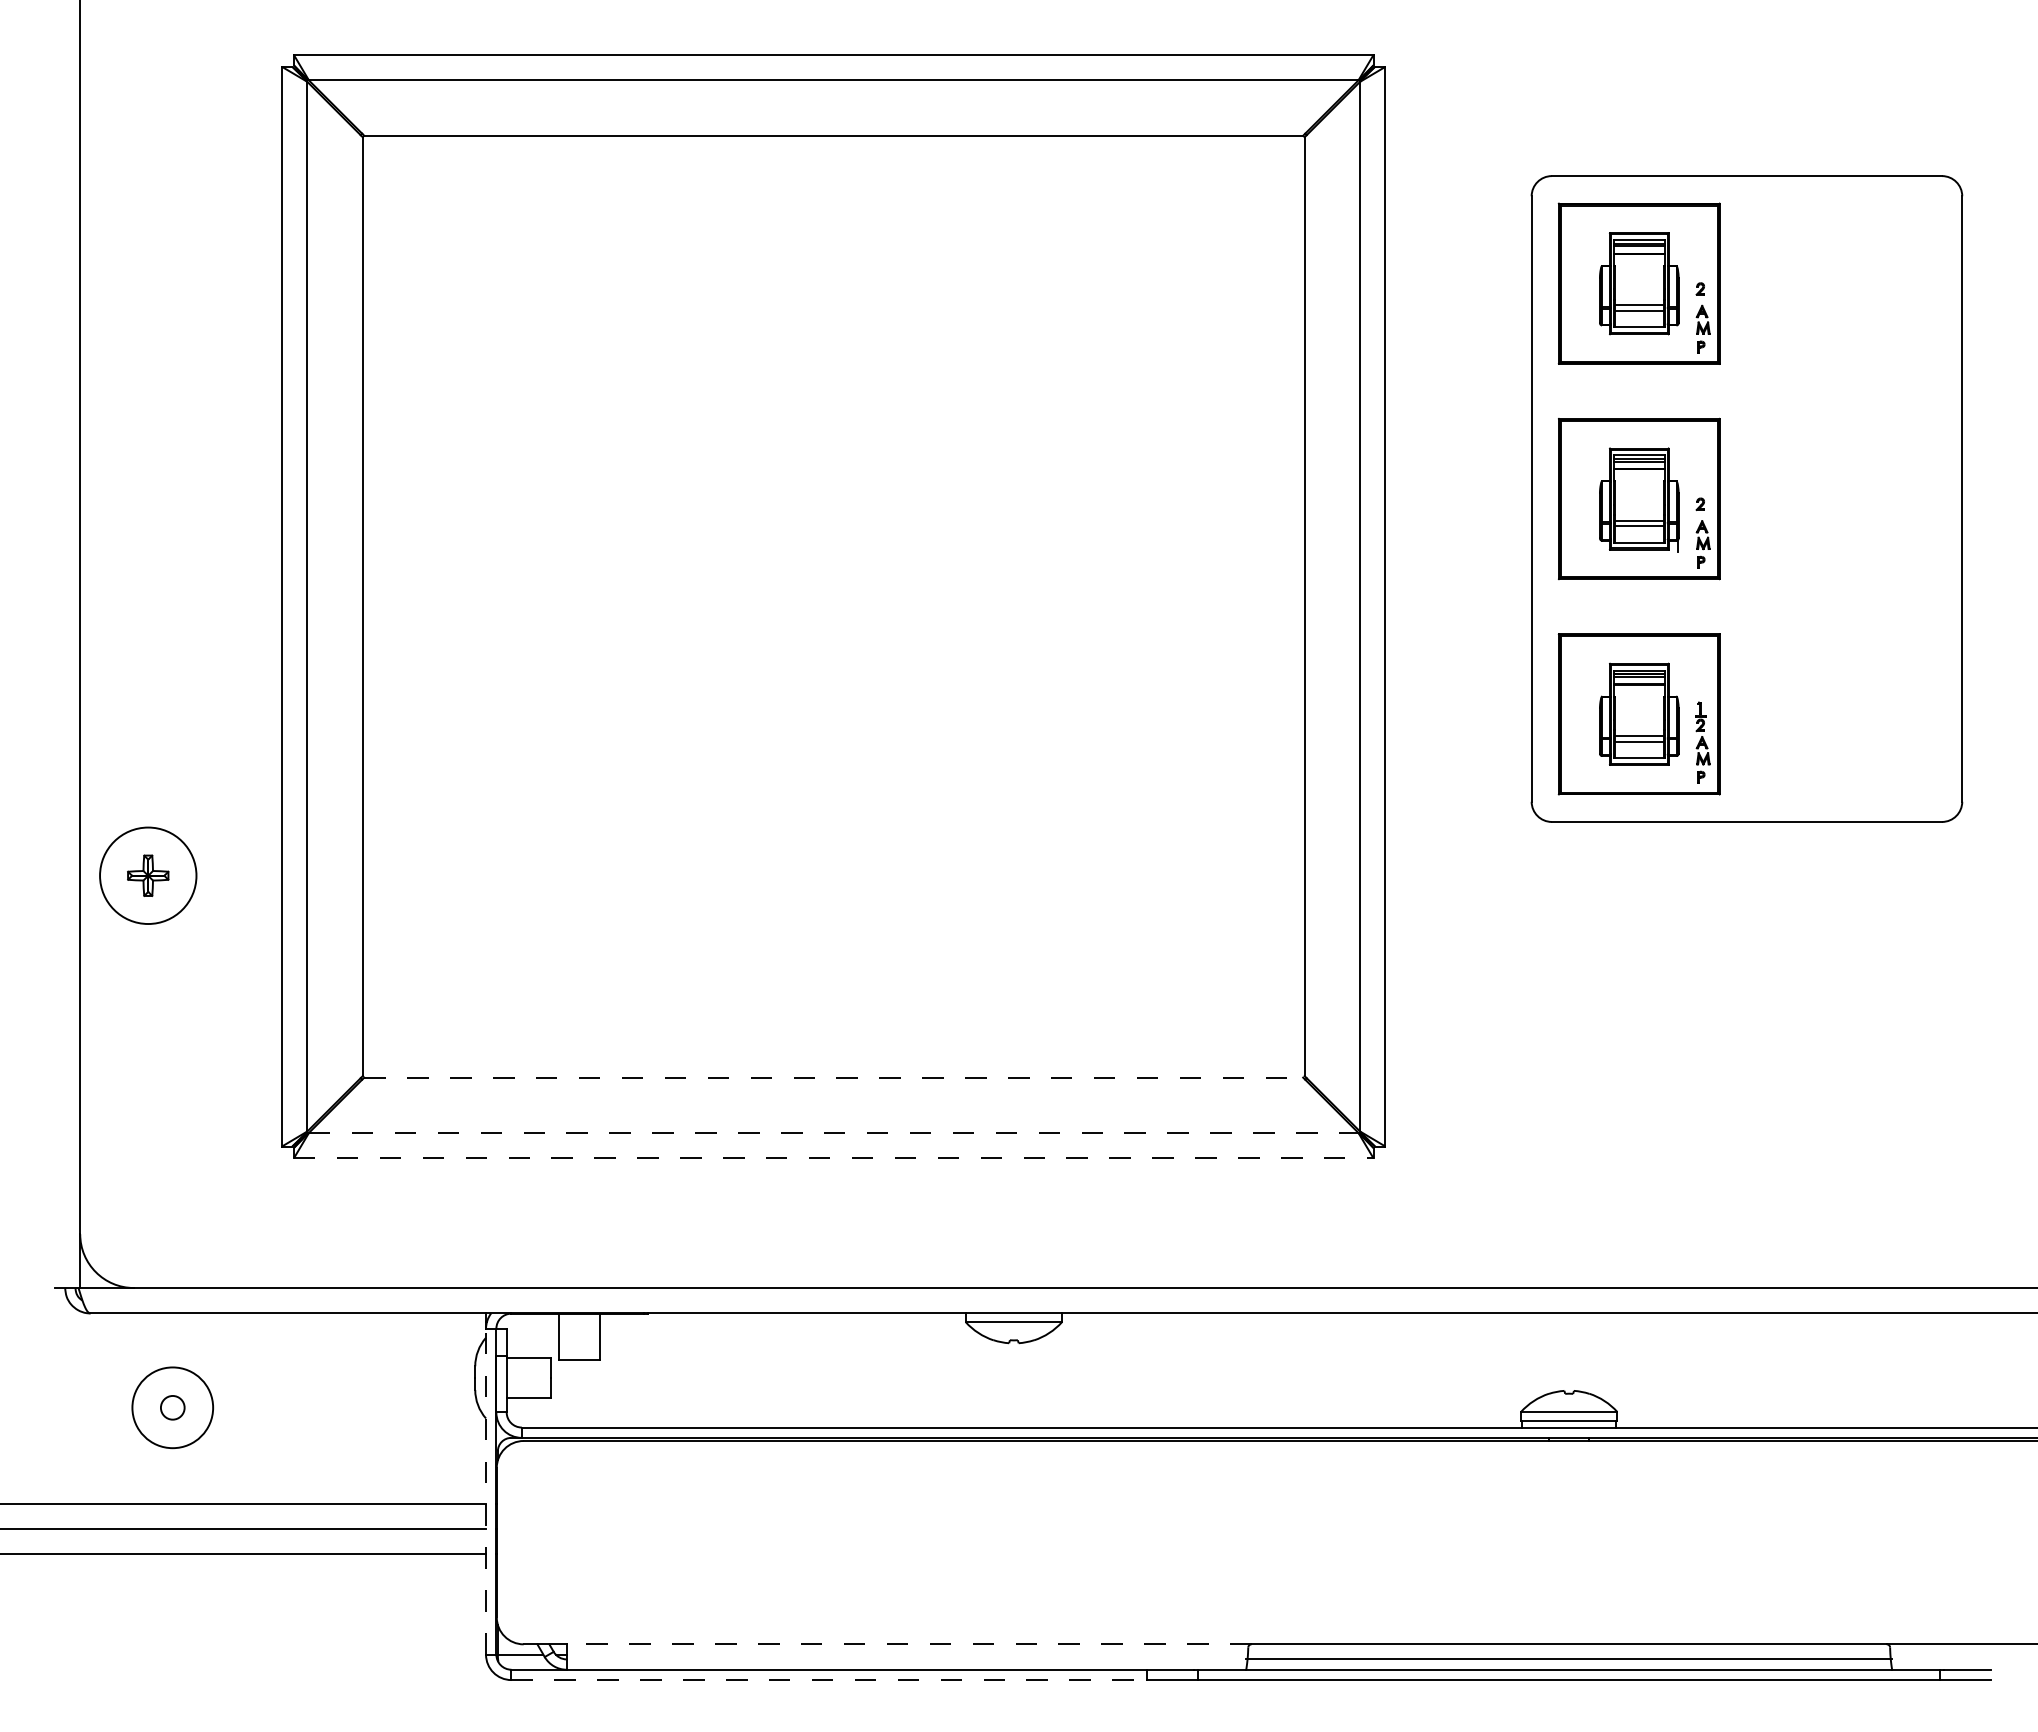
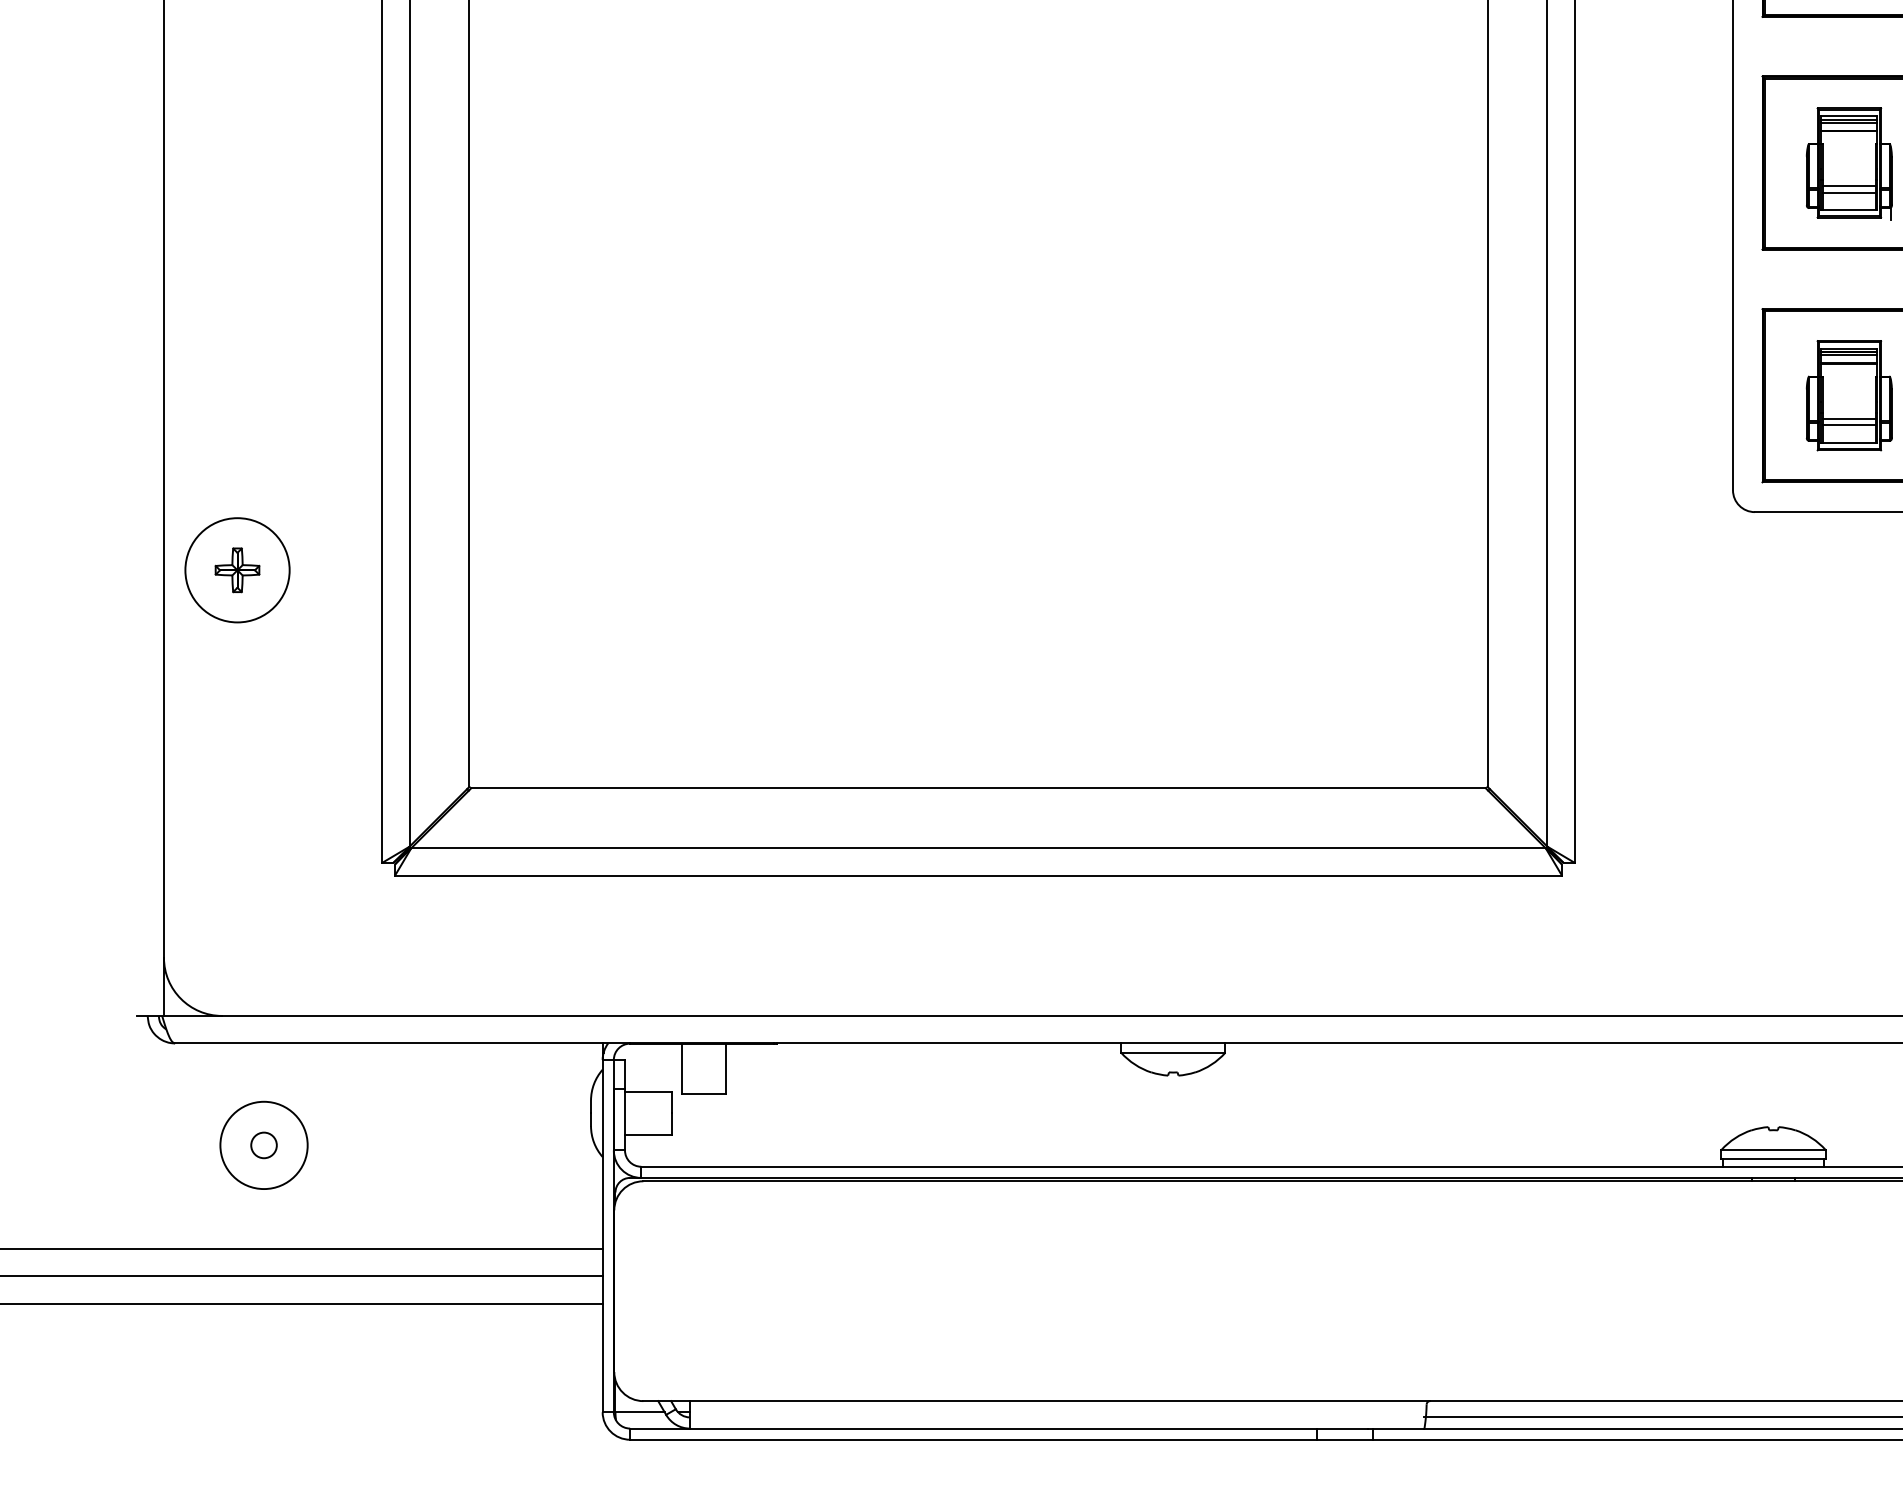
line: (834, 1077) -> (979, 788), dashed -> solid
line: (833, 1132) -> (978, 847), dashed -> solid
line: (833, 1158) -> (978, 875), dashed -> solid
line: (486, 1491) -> (603, 1235), dashed -> solid
line: (908, 1644) -> (1059, 1401), dashed -> solid
line: (829, 1680) -> (973, 1440), dashed -> solid

